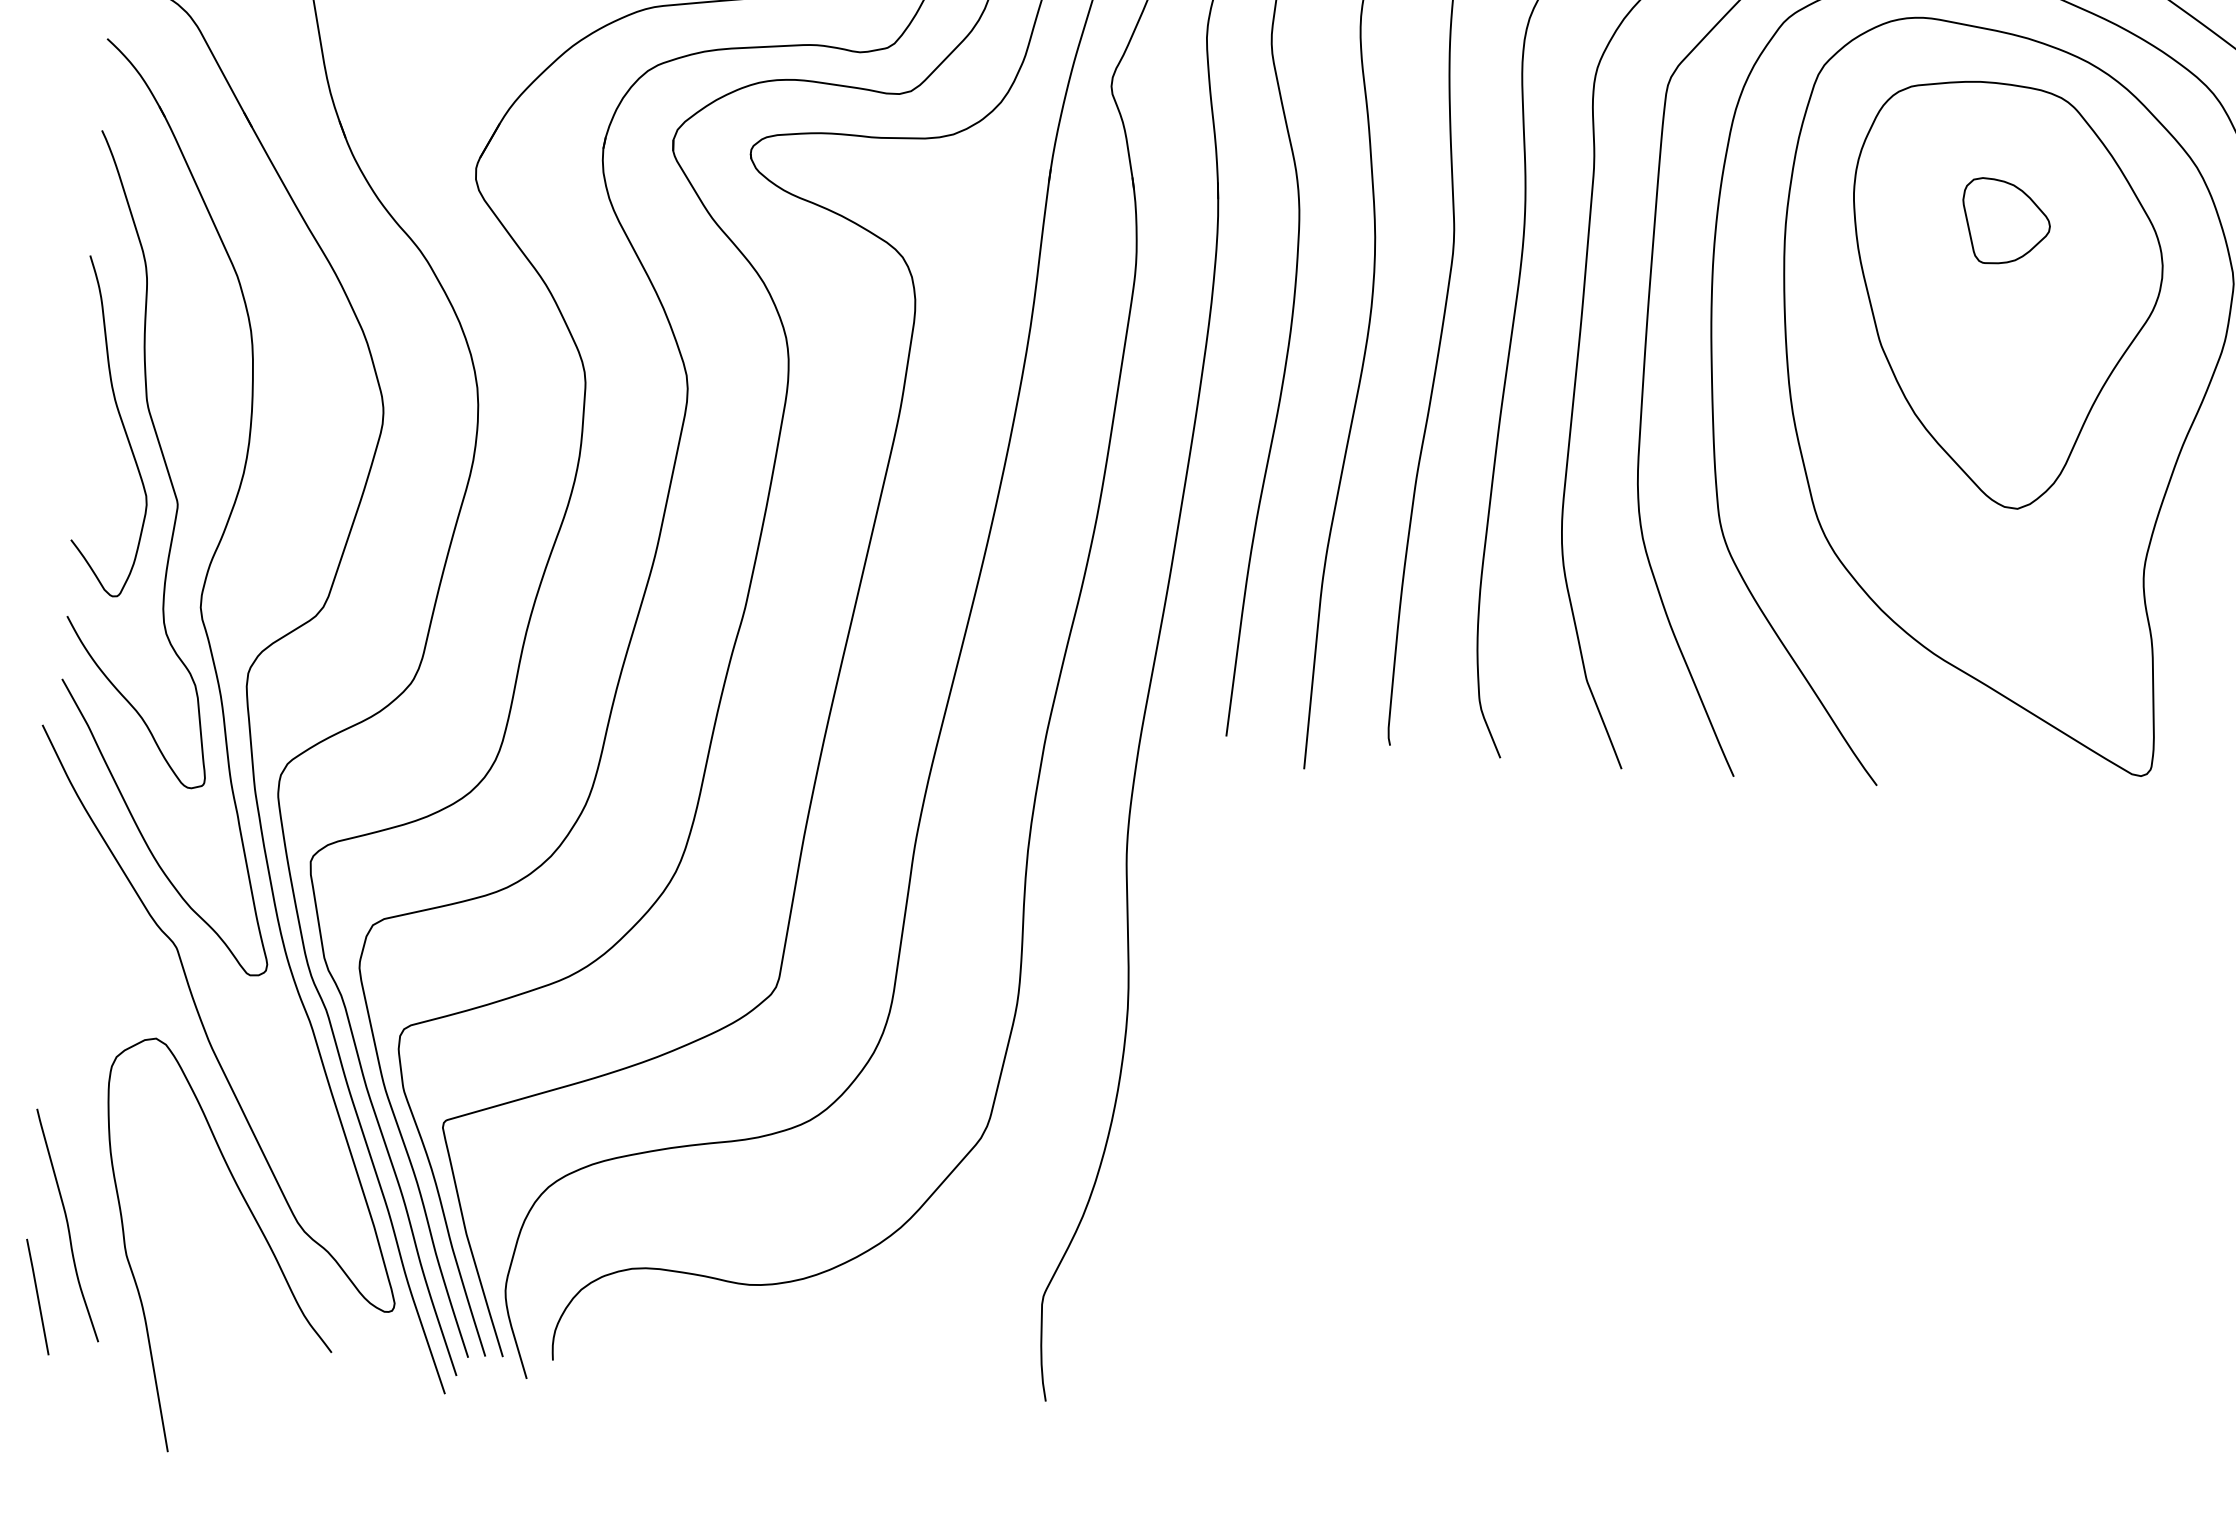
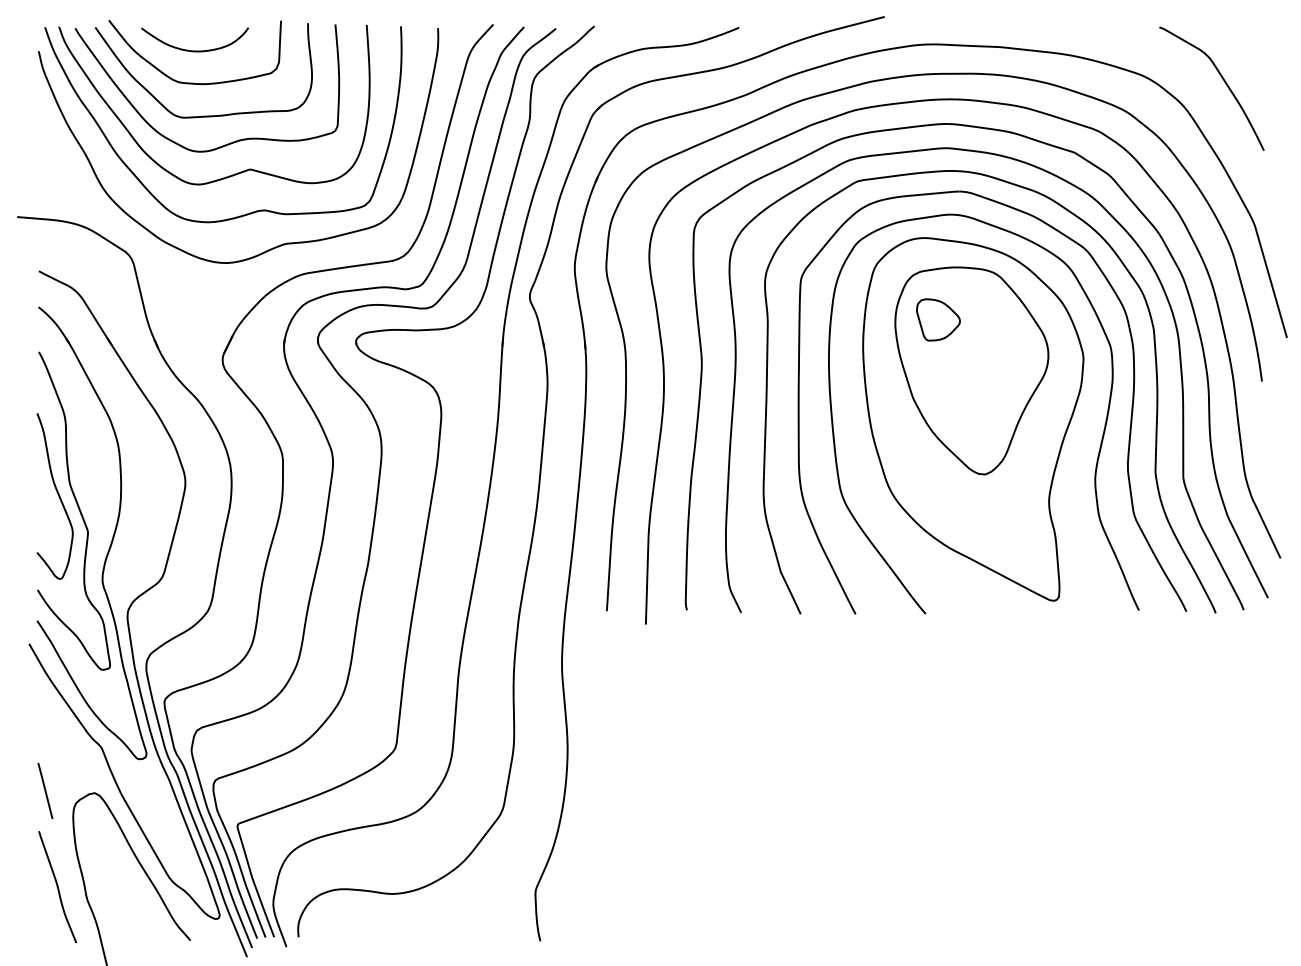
part: (2006, 221) -> (938, 319), moved
line: (38, 1296) -> (45, 790), moved

